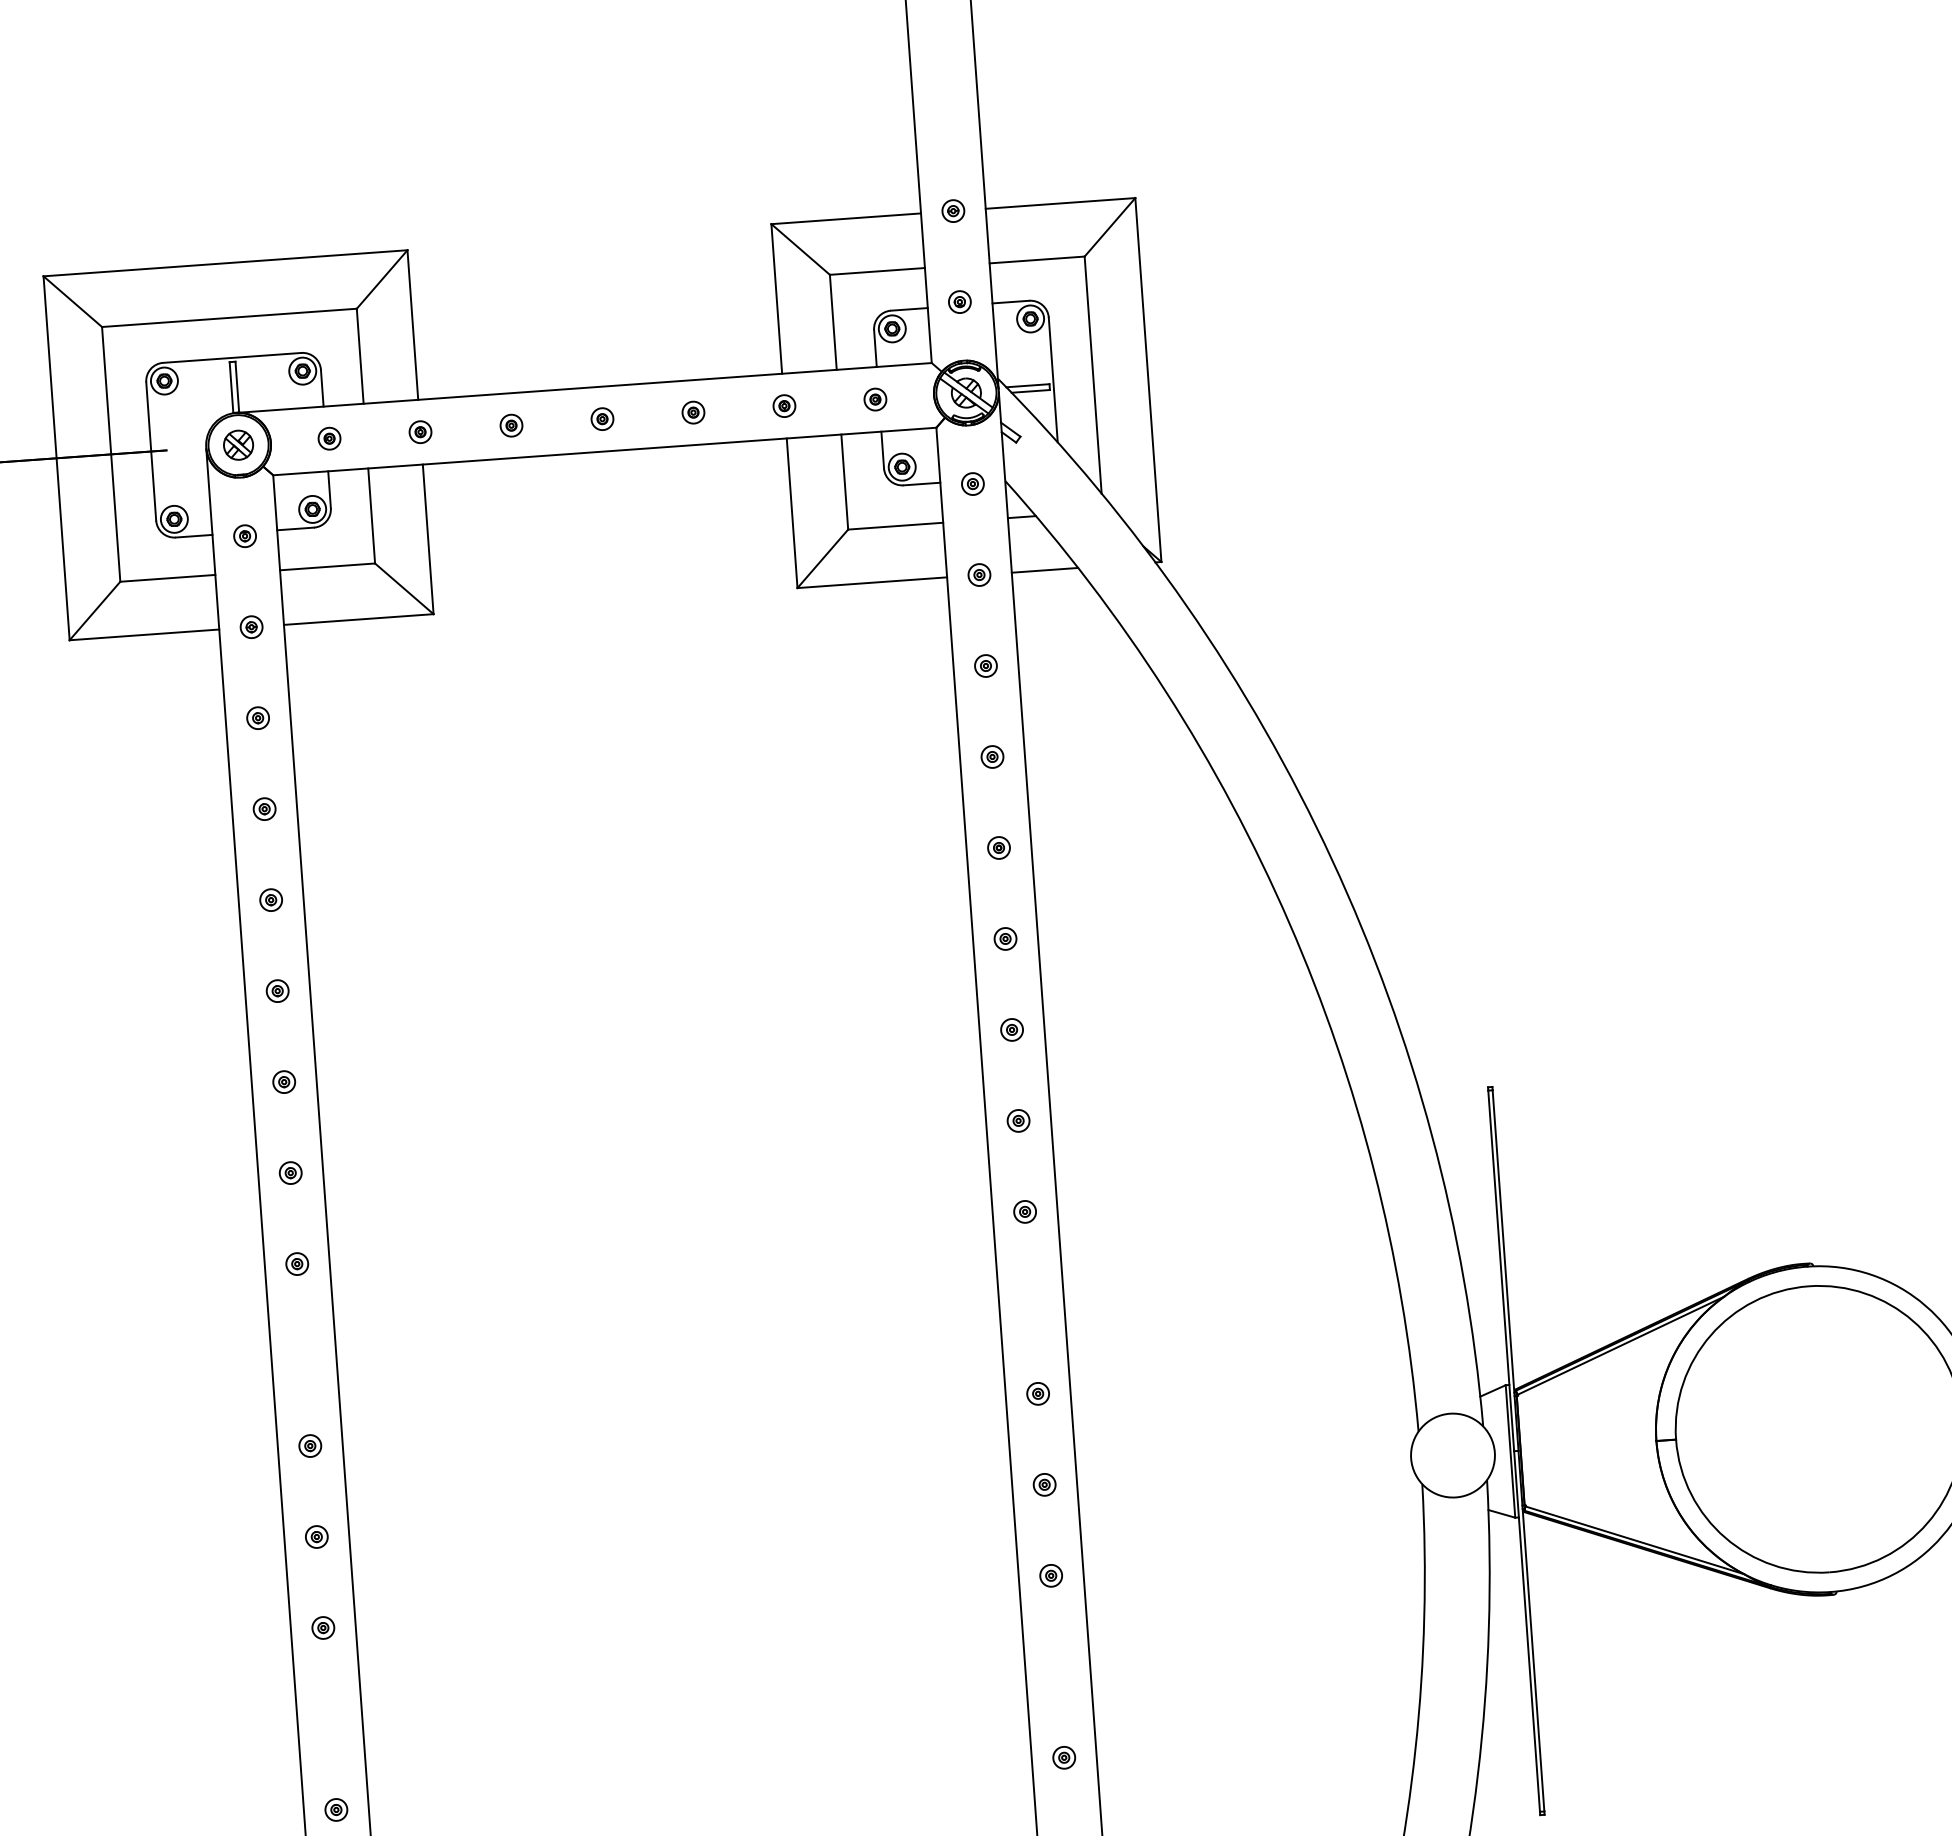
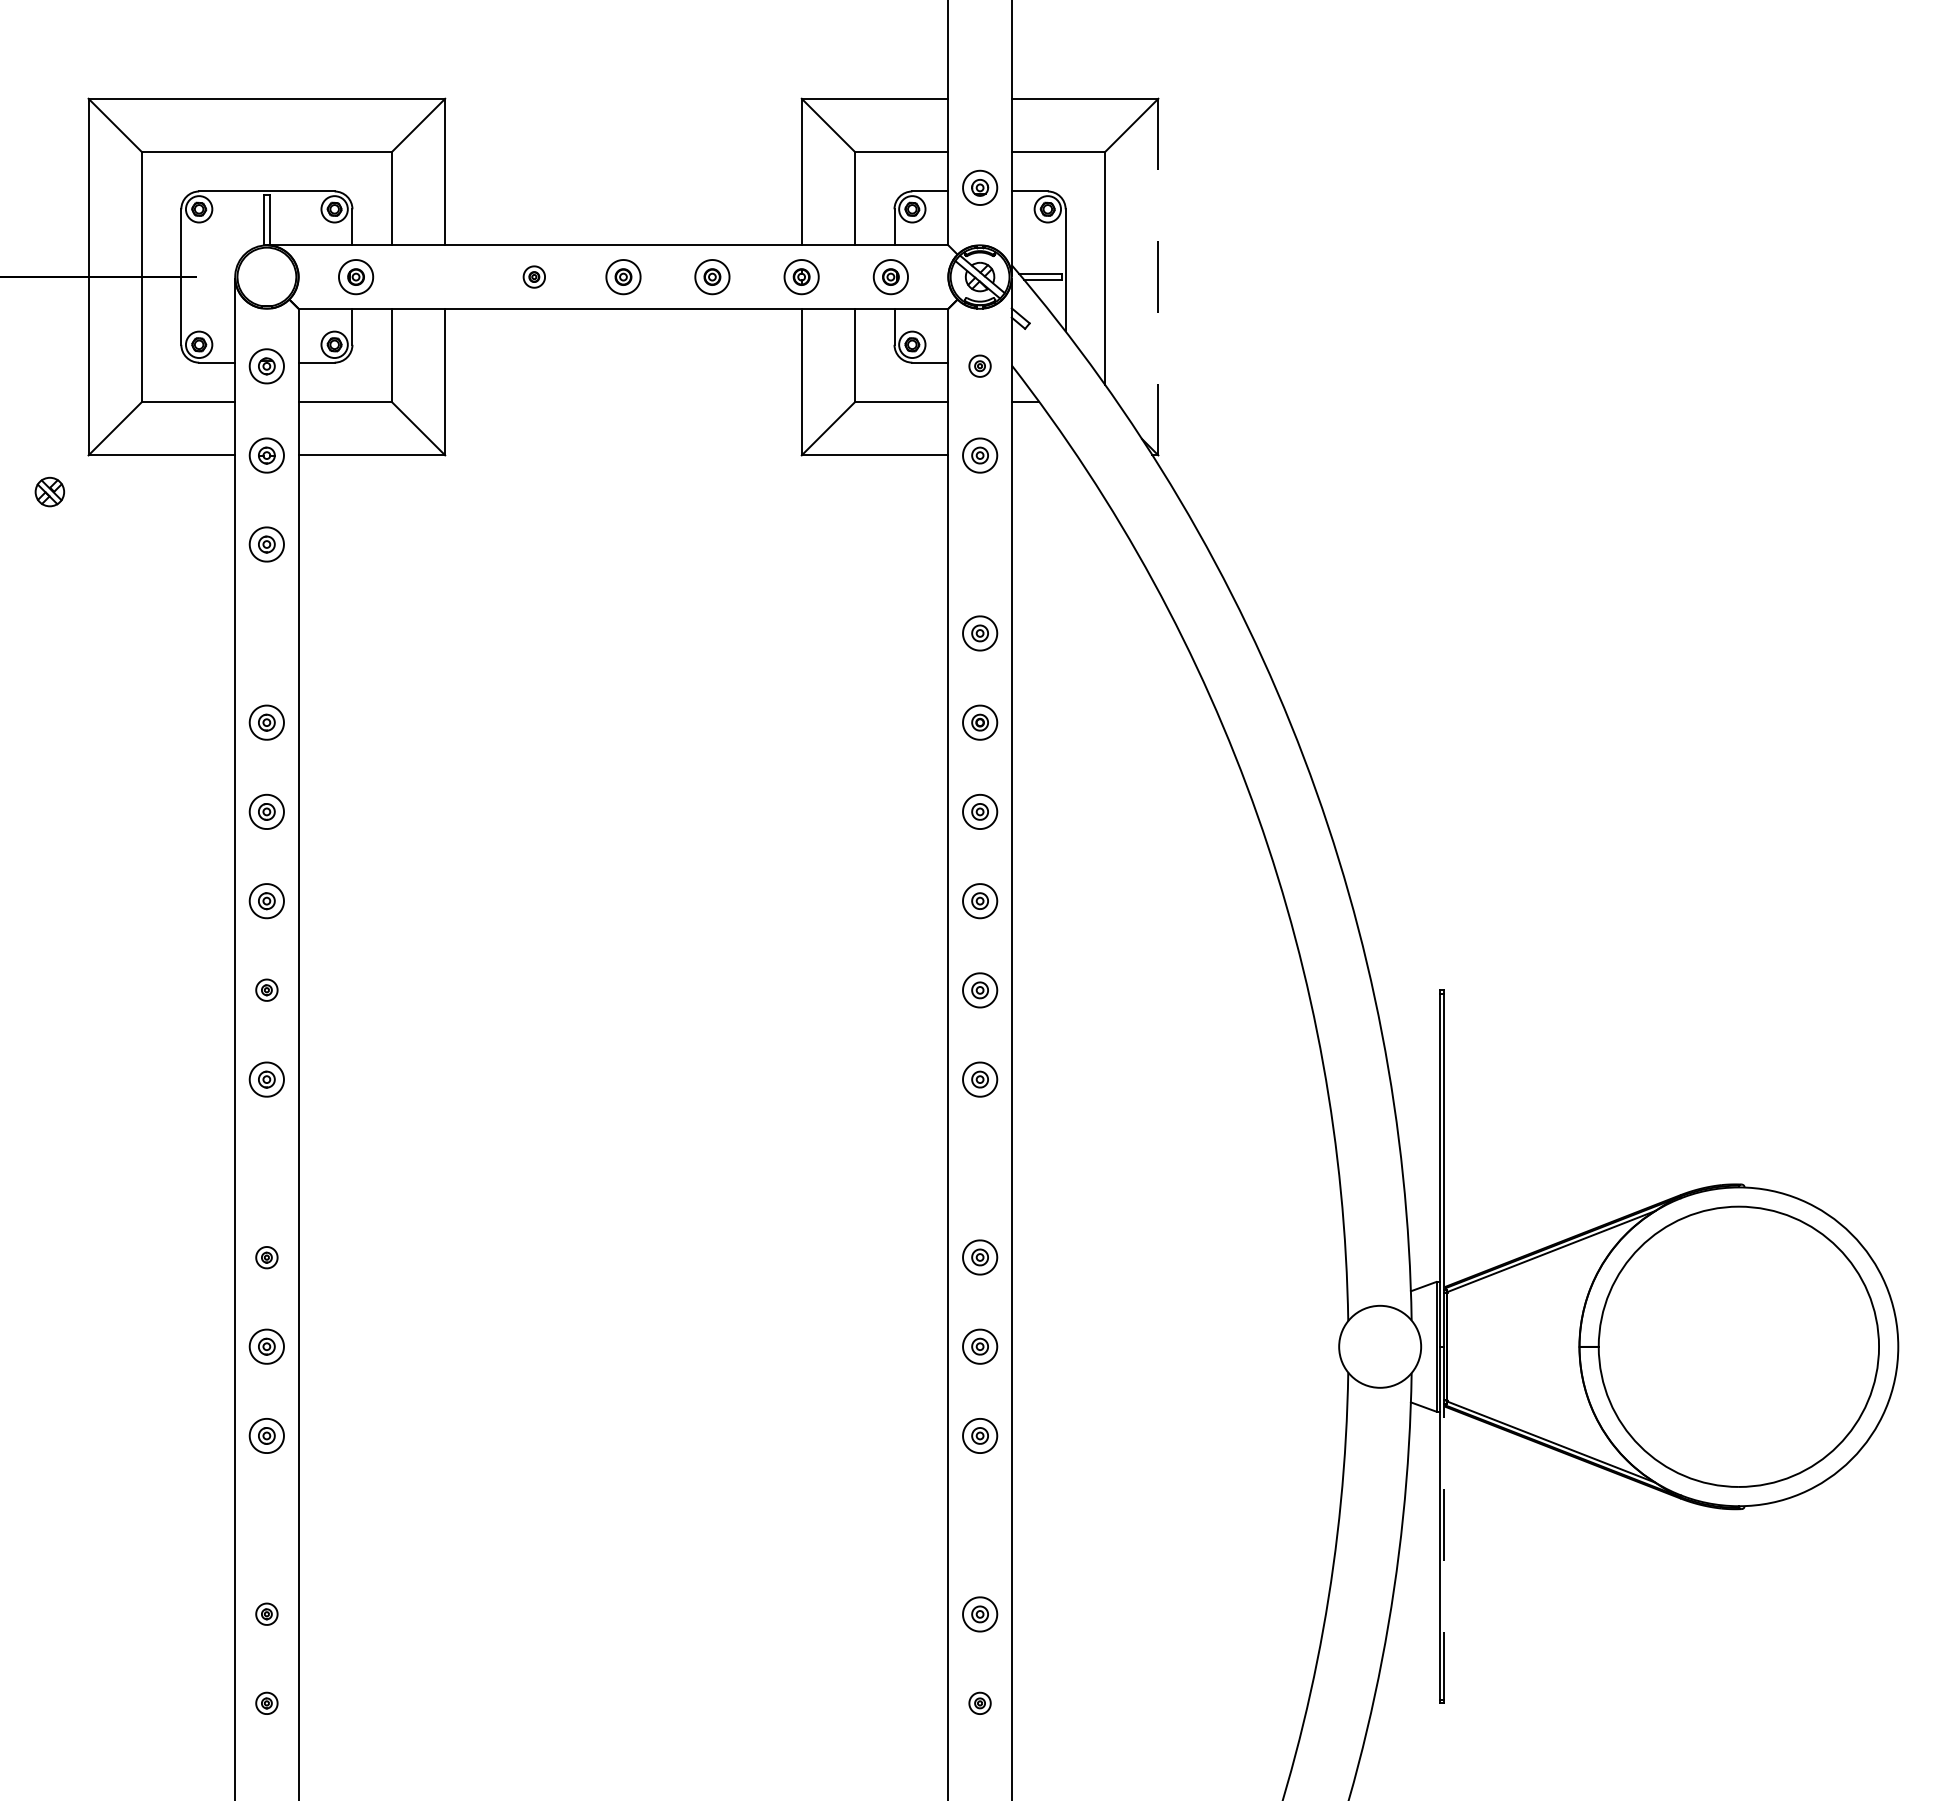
part: (952, 210) -> (979, 98), removed
part: (959, 301) -> (979, 187), size x1.6
line: (1148, 379) -> (1158, 276), solid -> dashed
part: (874, 399) -> (890, 276), size x1.6
part: (784, 405) -> (801, 276), size x1.6
part: (693, 412) -> (712, 276), size x1.6
part: (602, 418) -> (623, 276), size x1.6
part: (419, 431) -> (444, 276), removed
part: (328, 438) -> (355, 276), size x1.6
part: (238, 444) -> (49, 491), moved
part: (244, 535) -> (266, 365), size x1.6
line: (1044, 570) -> (1043, 455), removed
part: (978, 574) -> (979, 454), size x1.6
part: (251, 626) -> (266, 454), size x1.6
part: (985, 666) -> (979, 544), removed
part: (257, 718) -> (266, 544), size x1.6
part: (991, 756) -> (979, 633), size x1.6
part: (264, 809) -> (266, 633), removed
part: (998, 847) -> (979, 722), size x1.6
part: (270, 899) -> (266, 722), size x1.6
part: (1004, 938) -> (979, 811), size x1.6
part: (277, 990) -> (266, 811), size x1.6
part: (1011, 1029) -> (979, 900), size x1.6
part: (283, 1081) -> (266, 900), size x1.6
part: (1017, 1120) -> (979, 989), size x1.6
part: (1024, 1211) -> (979, 1078), size x1.6
part: (296, 1263) -> (266, 1078), size x1.6
part: (1037, 1393) -> (979, 1257), size x1.6
part: (1044, 1484) -> (979, 1346), size x1.6
part: (316, 1536) -> (266, 1346), size x1.6
part: (1050, 1575) -> (979, 1435), size x1.6
part: (322, 1627) -> (266, 1435), size x1.6
line: (1531, 1631) -> (1444, 1523), solid -> dashed
part: (1063, 1757) -> (979, 1613), size x1.6

